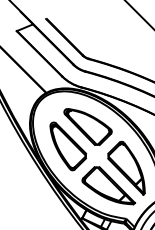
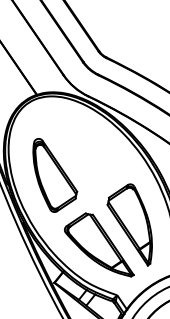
part: (87, 126) -> (86, 153), removed

